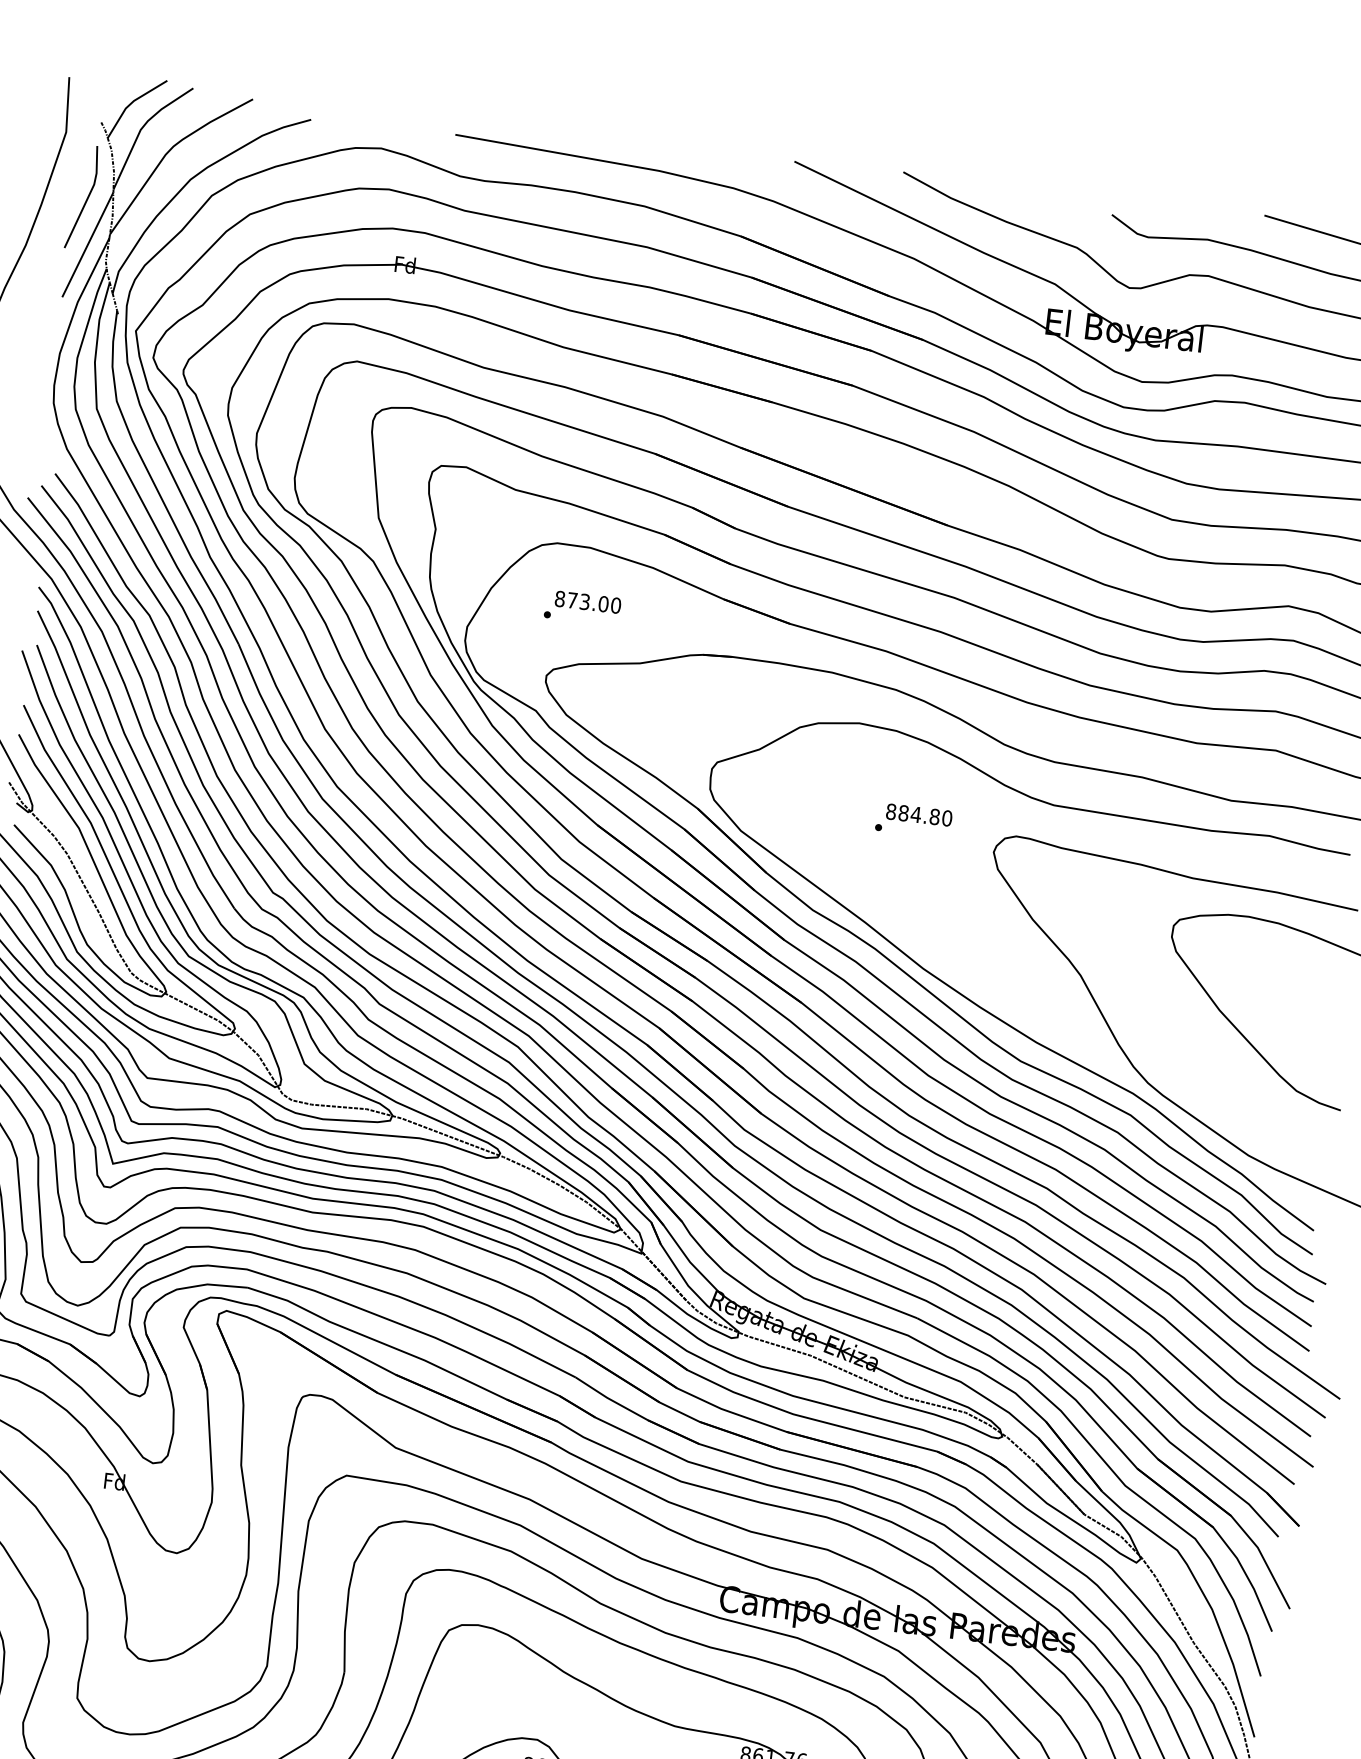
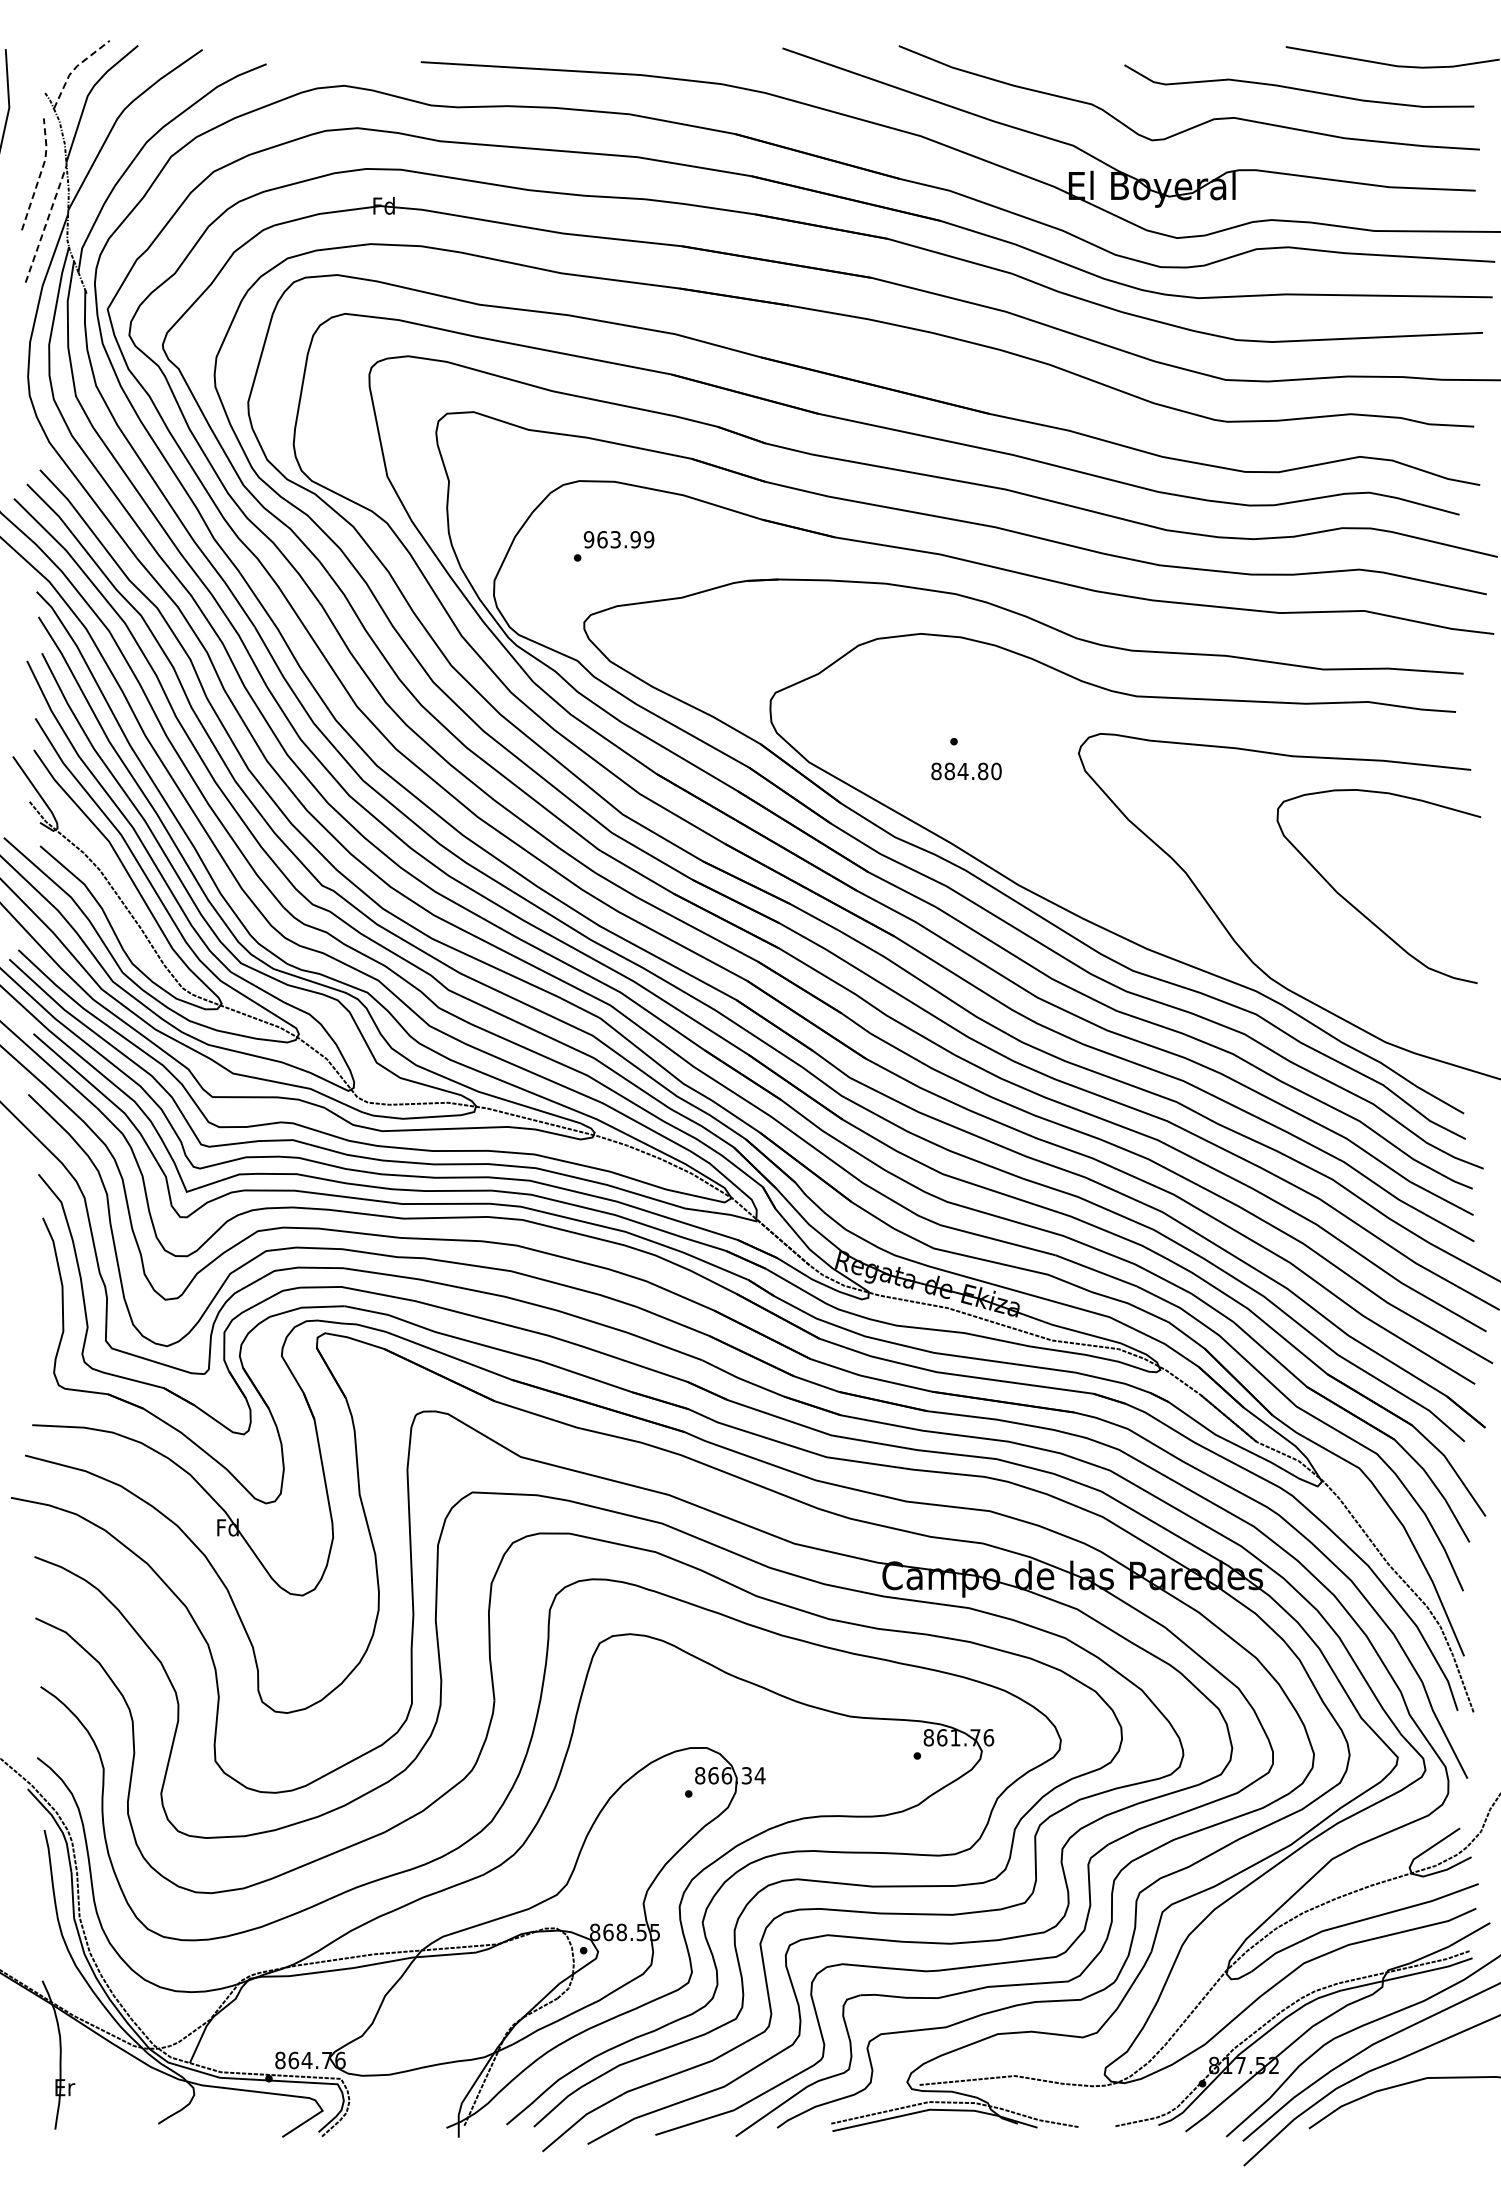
line: (132, 102) -> (75, 68), solid -> dashed
line: (88, 197) -> (40, 173), solid -> dashed
line: (88, 244) -> (46, 223), solid -> dashed
text: (587, 602) -> (618, 539), 873.00 -> 963.99
text: (919, 815) -> (966, 771), moved

